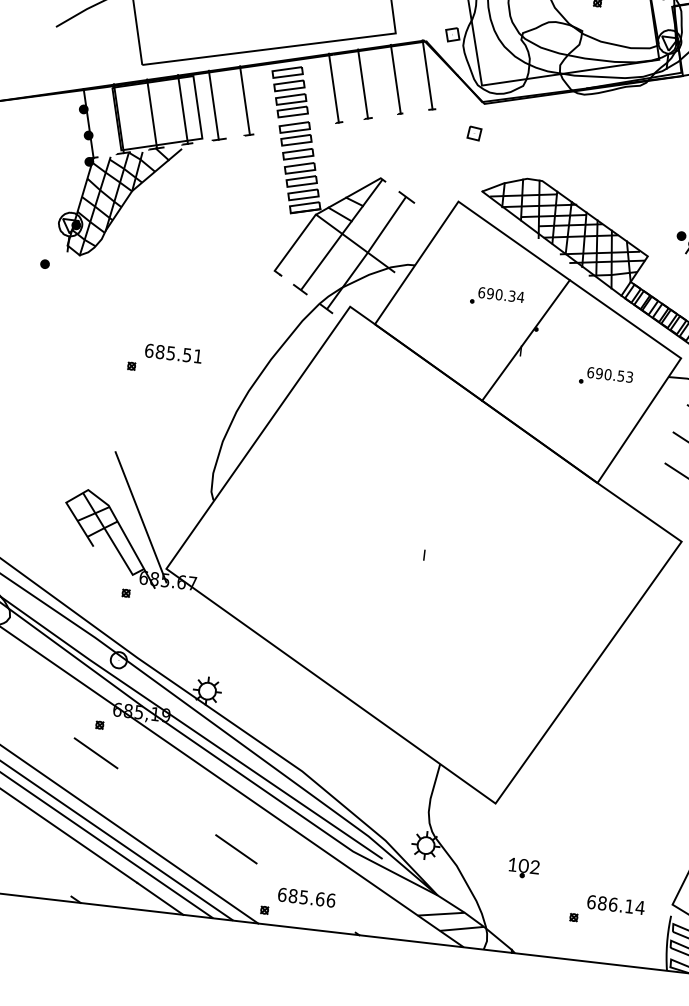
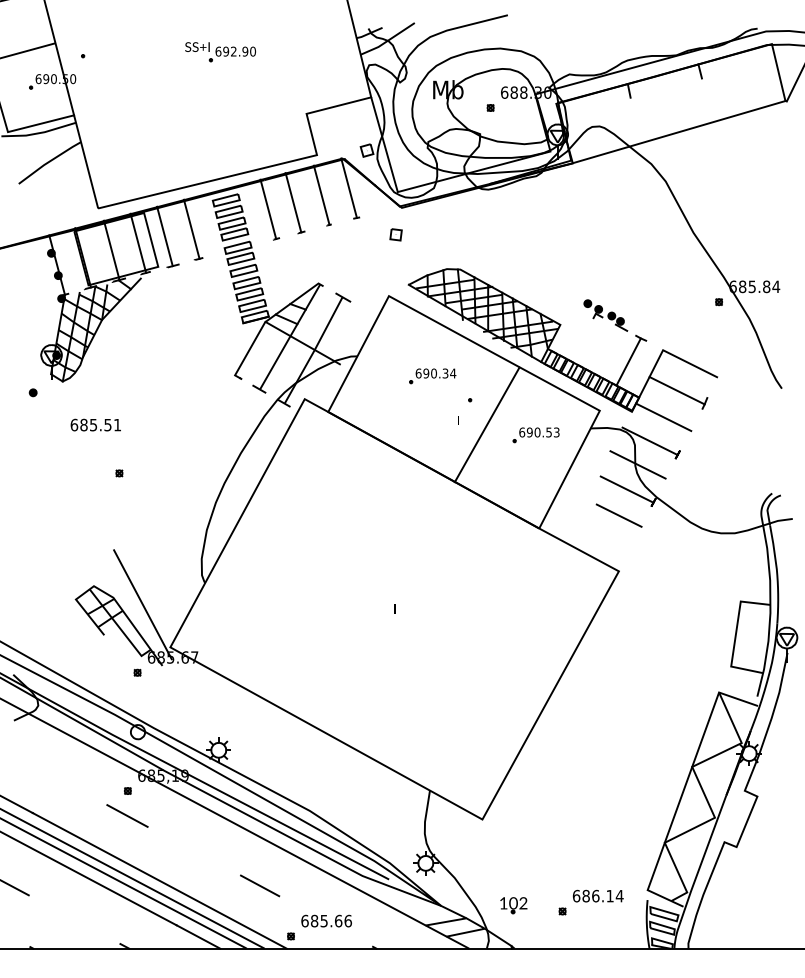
line: (525, 339) -> (486, 424), moved
text: (173, 352) -> (95, 424), moved
part: (523, 868) -> (513, 905), moved

